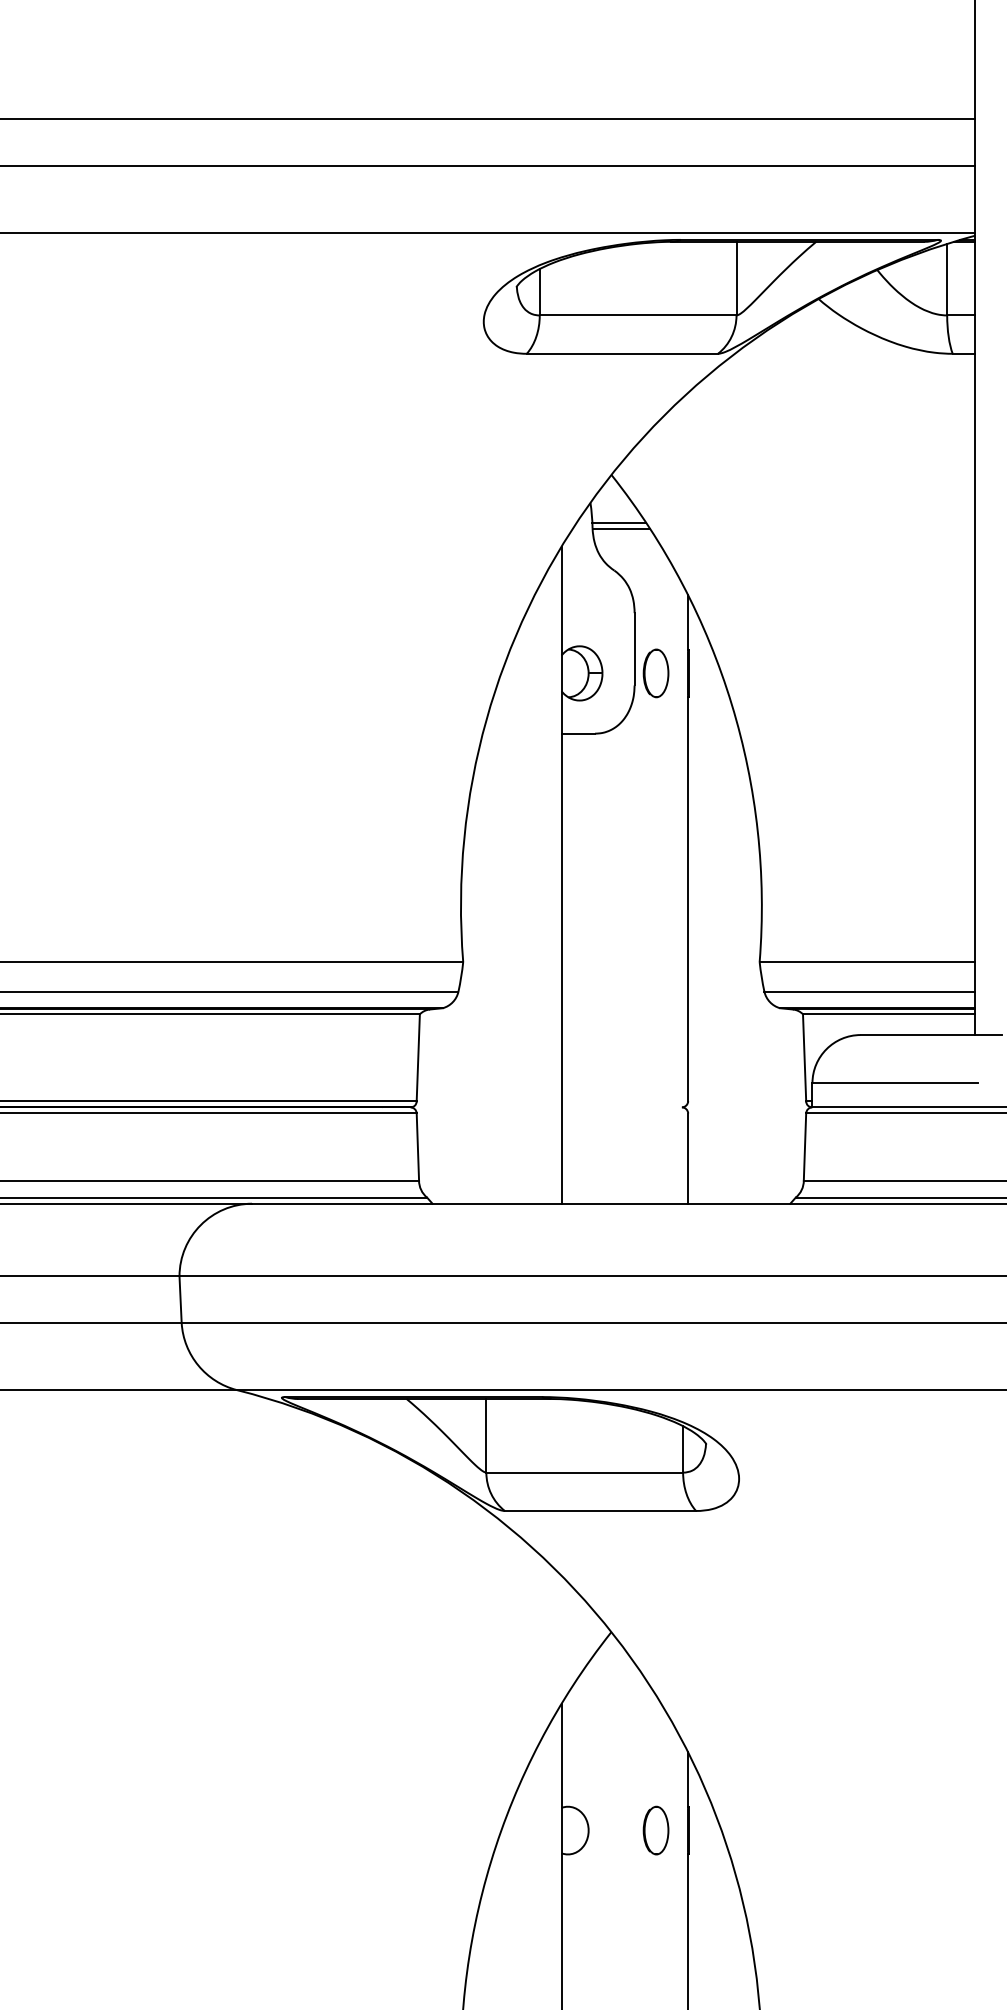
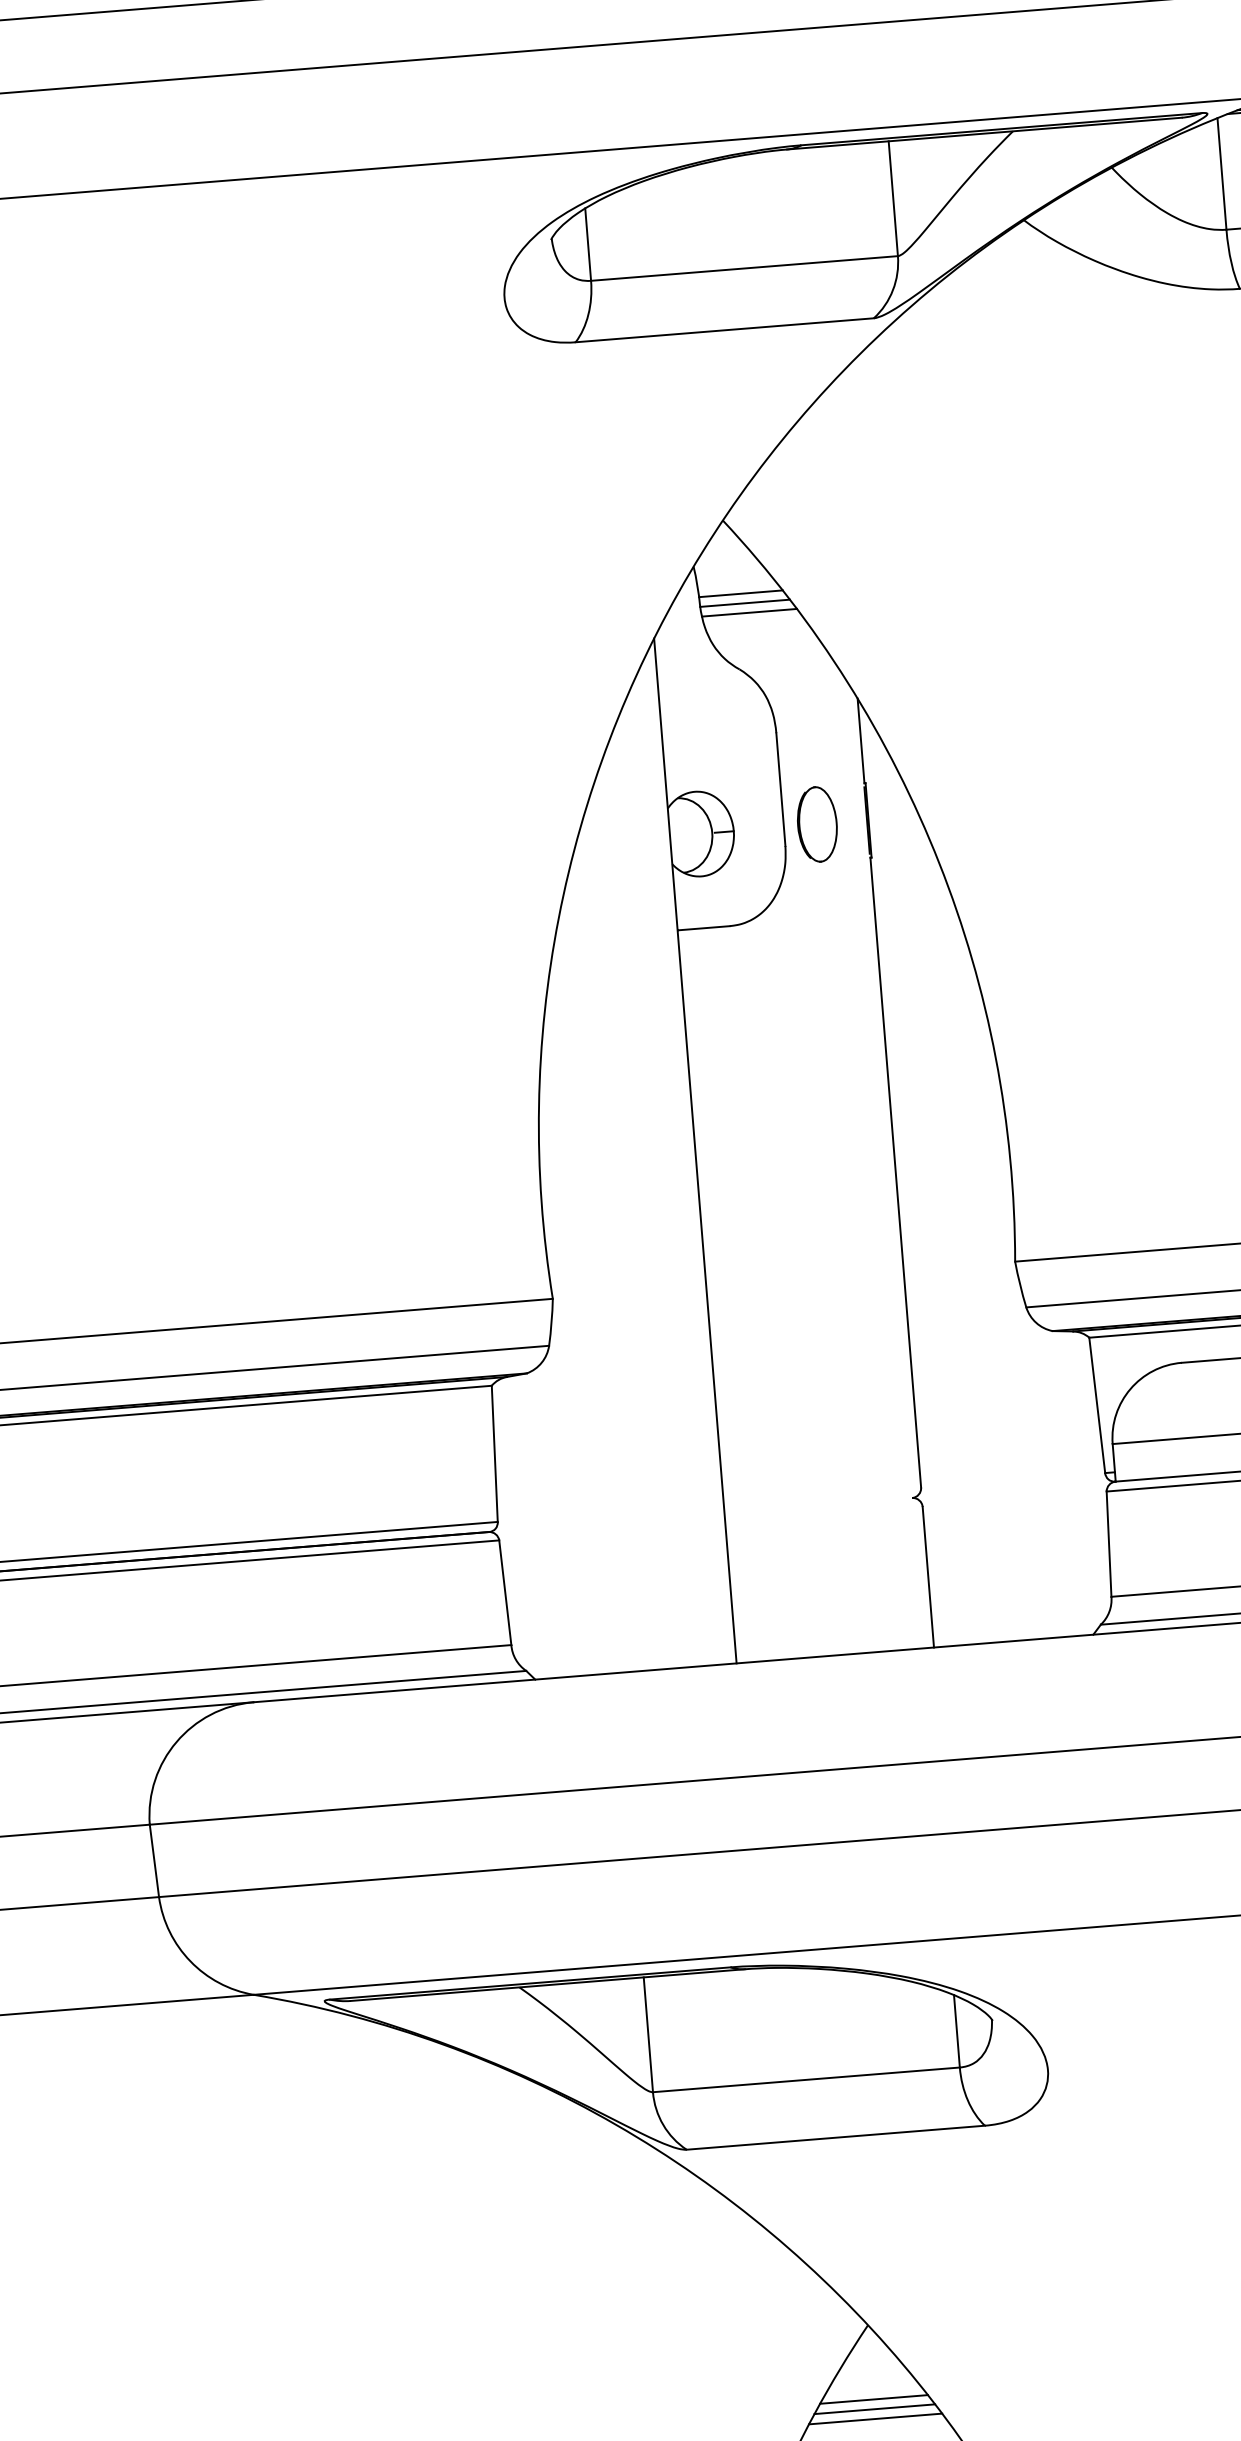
line: (623, 535) -> (749, 613), added
line: (611, 1679) -> (874, 2399), added
line: (611, 1685) -> (874, 2408), added
line: (611, 1692) -> (875, 2419), added

